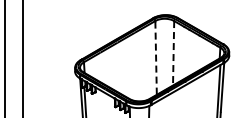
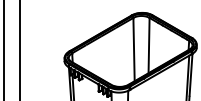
line: (173, 53) -> (148, 45), dashed -> solid
line: (156, 58) -> (134, 50), dashed -> solid

